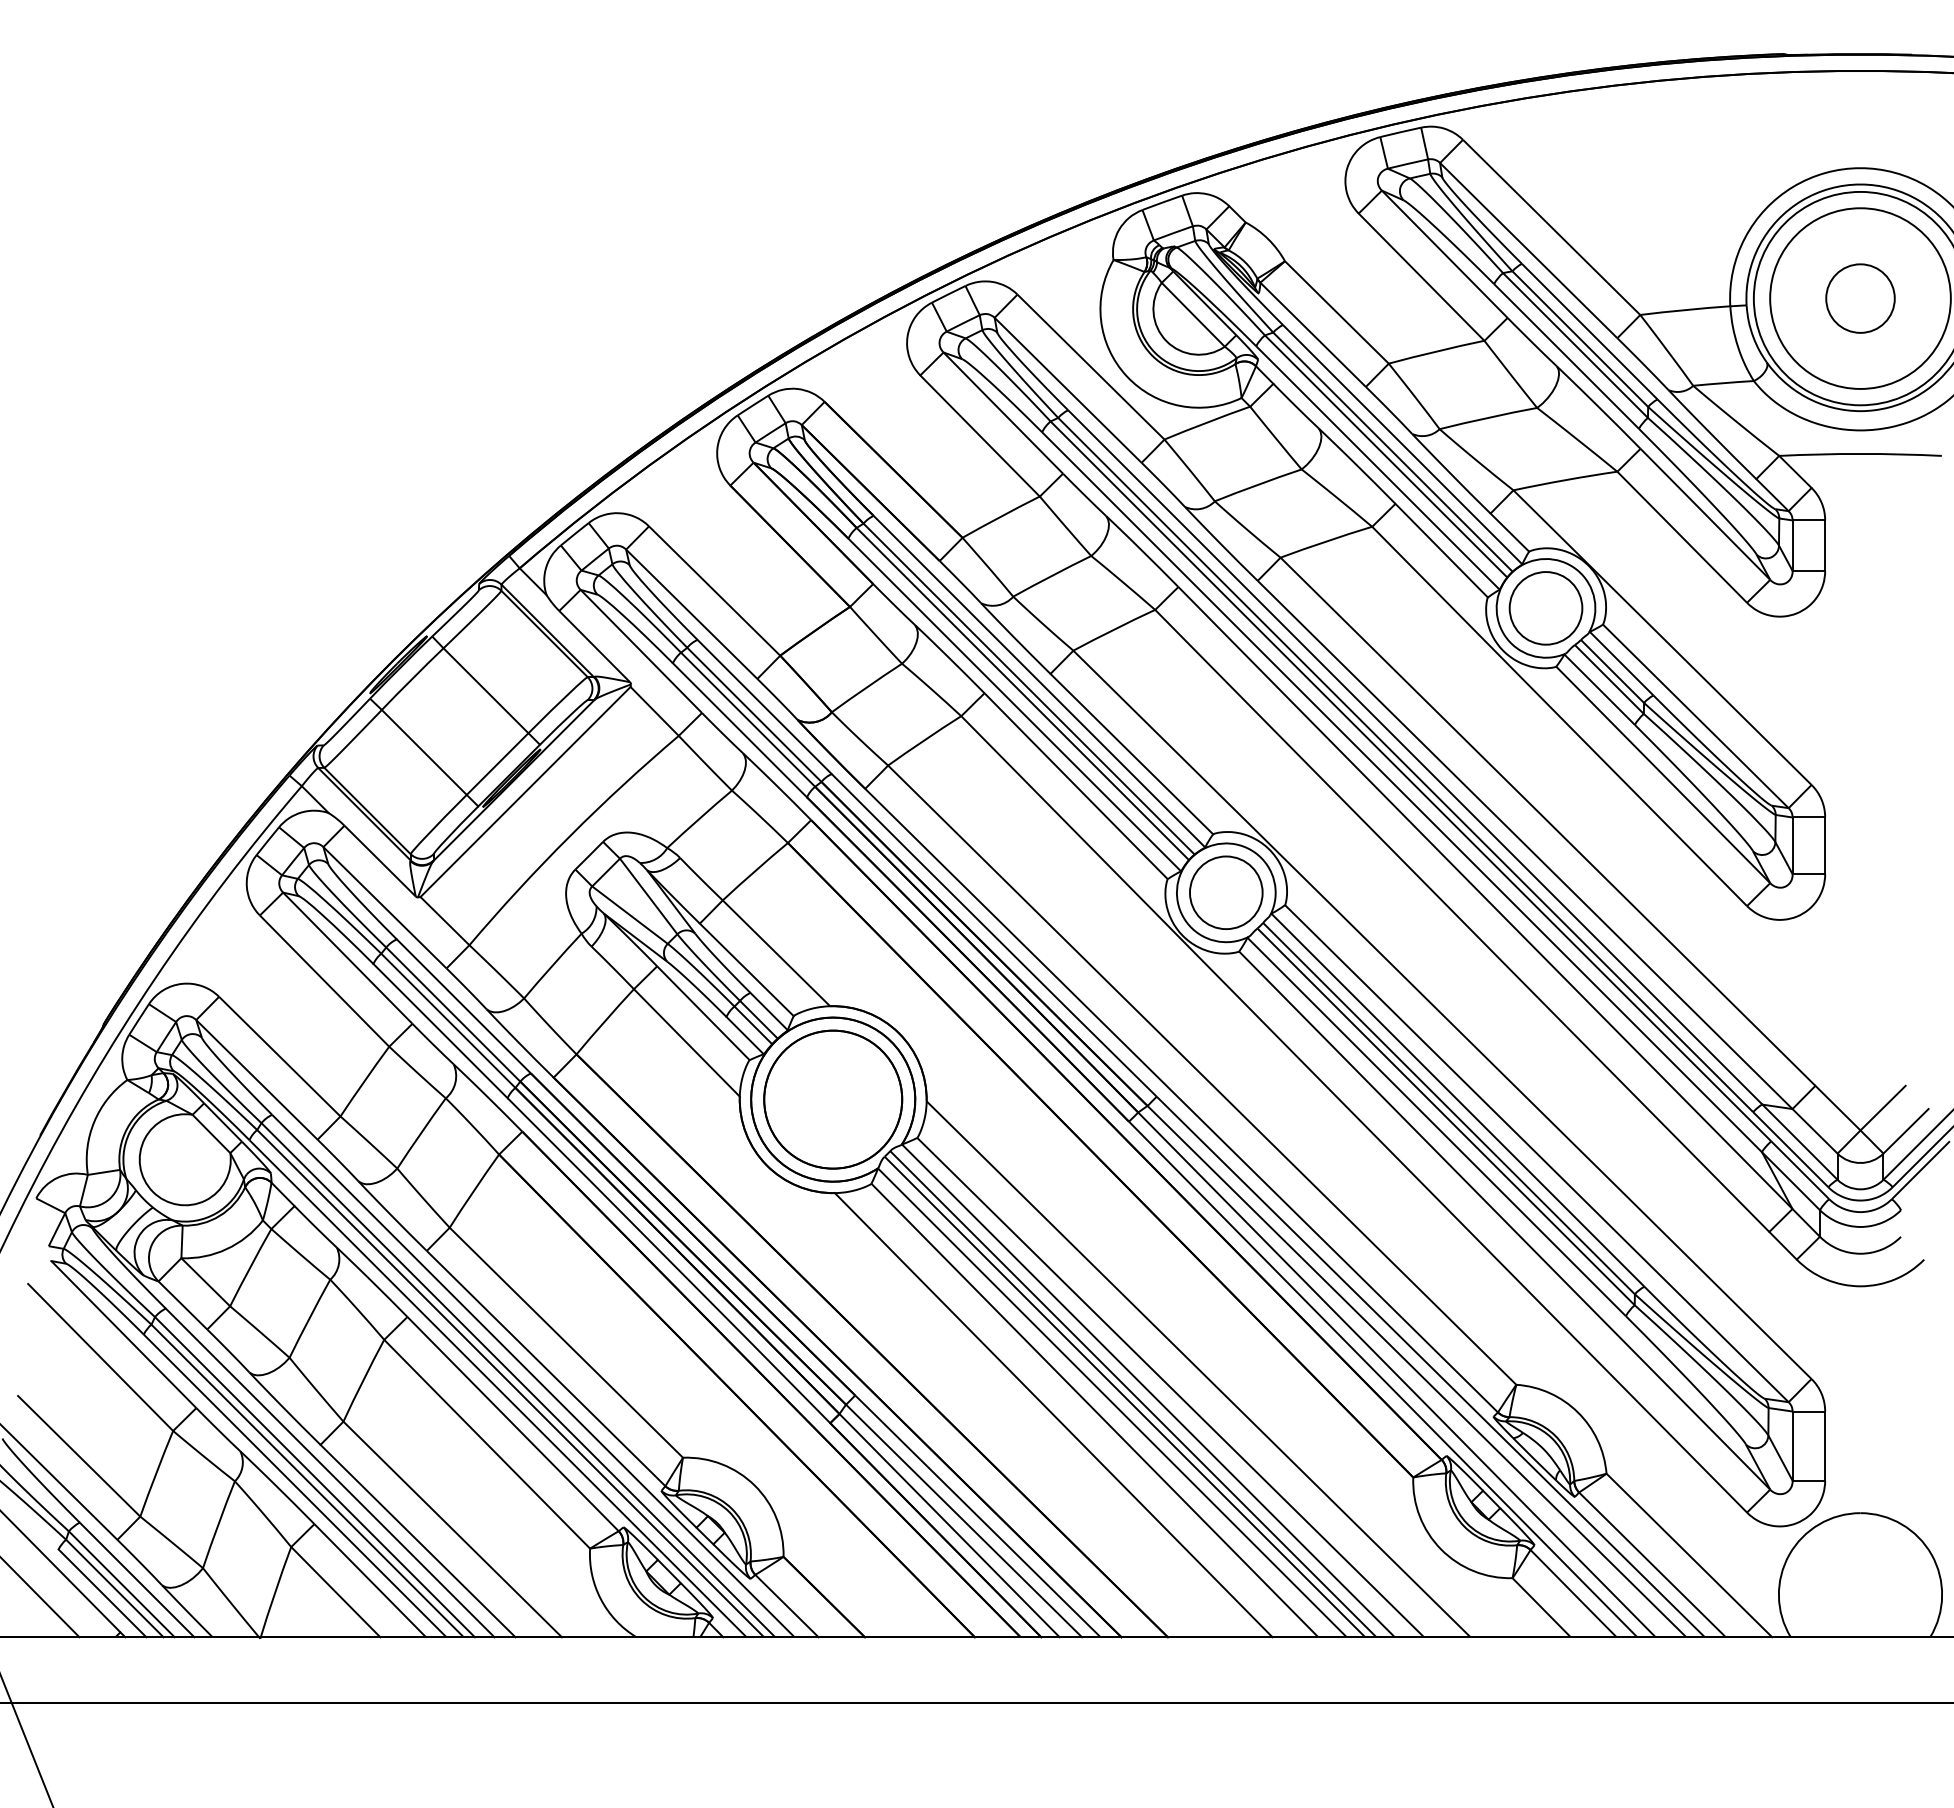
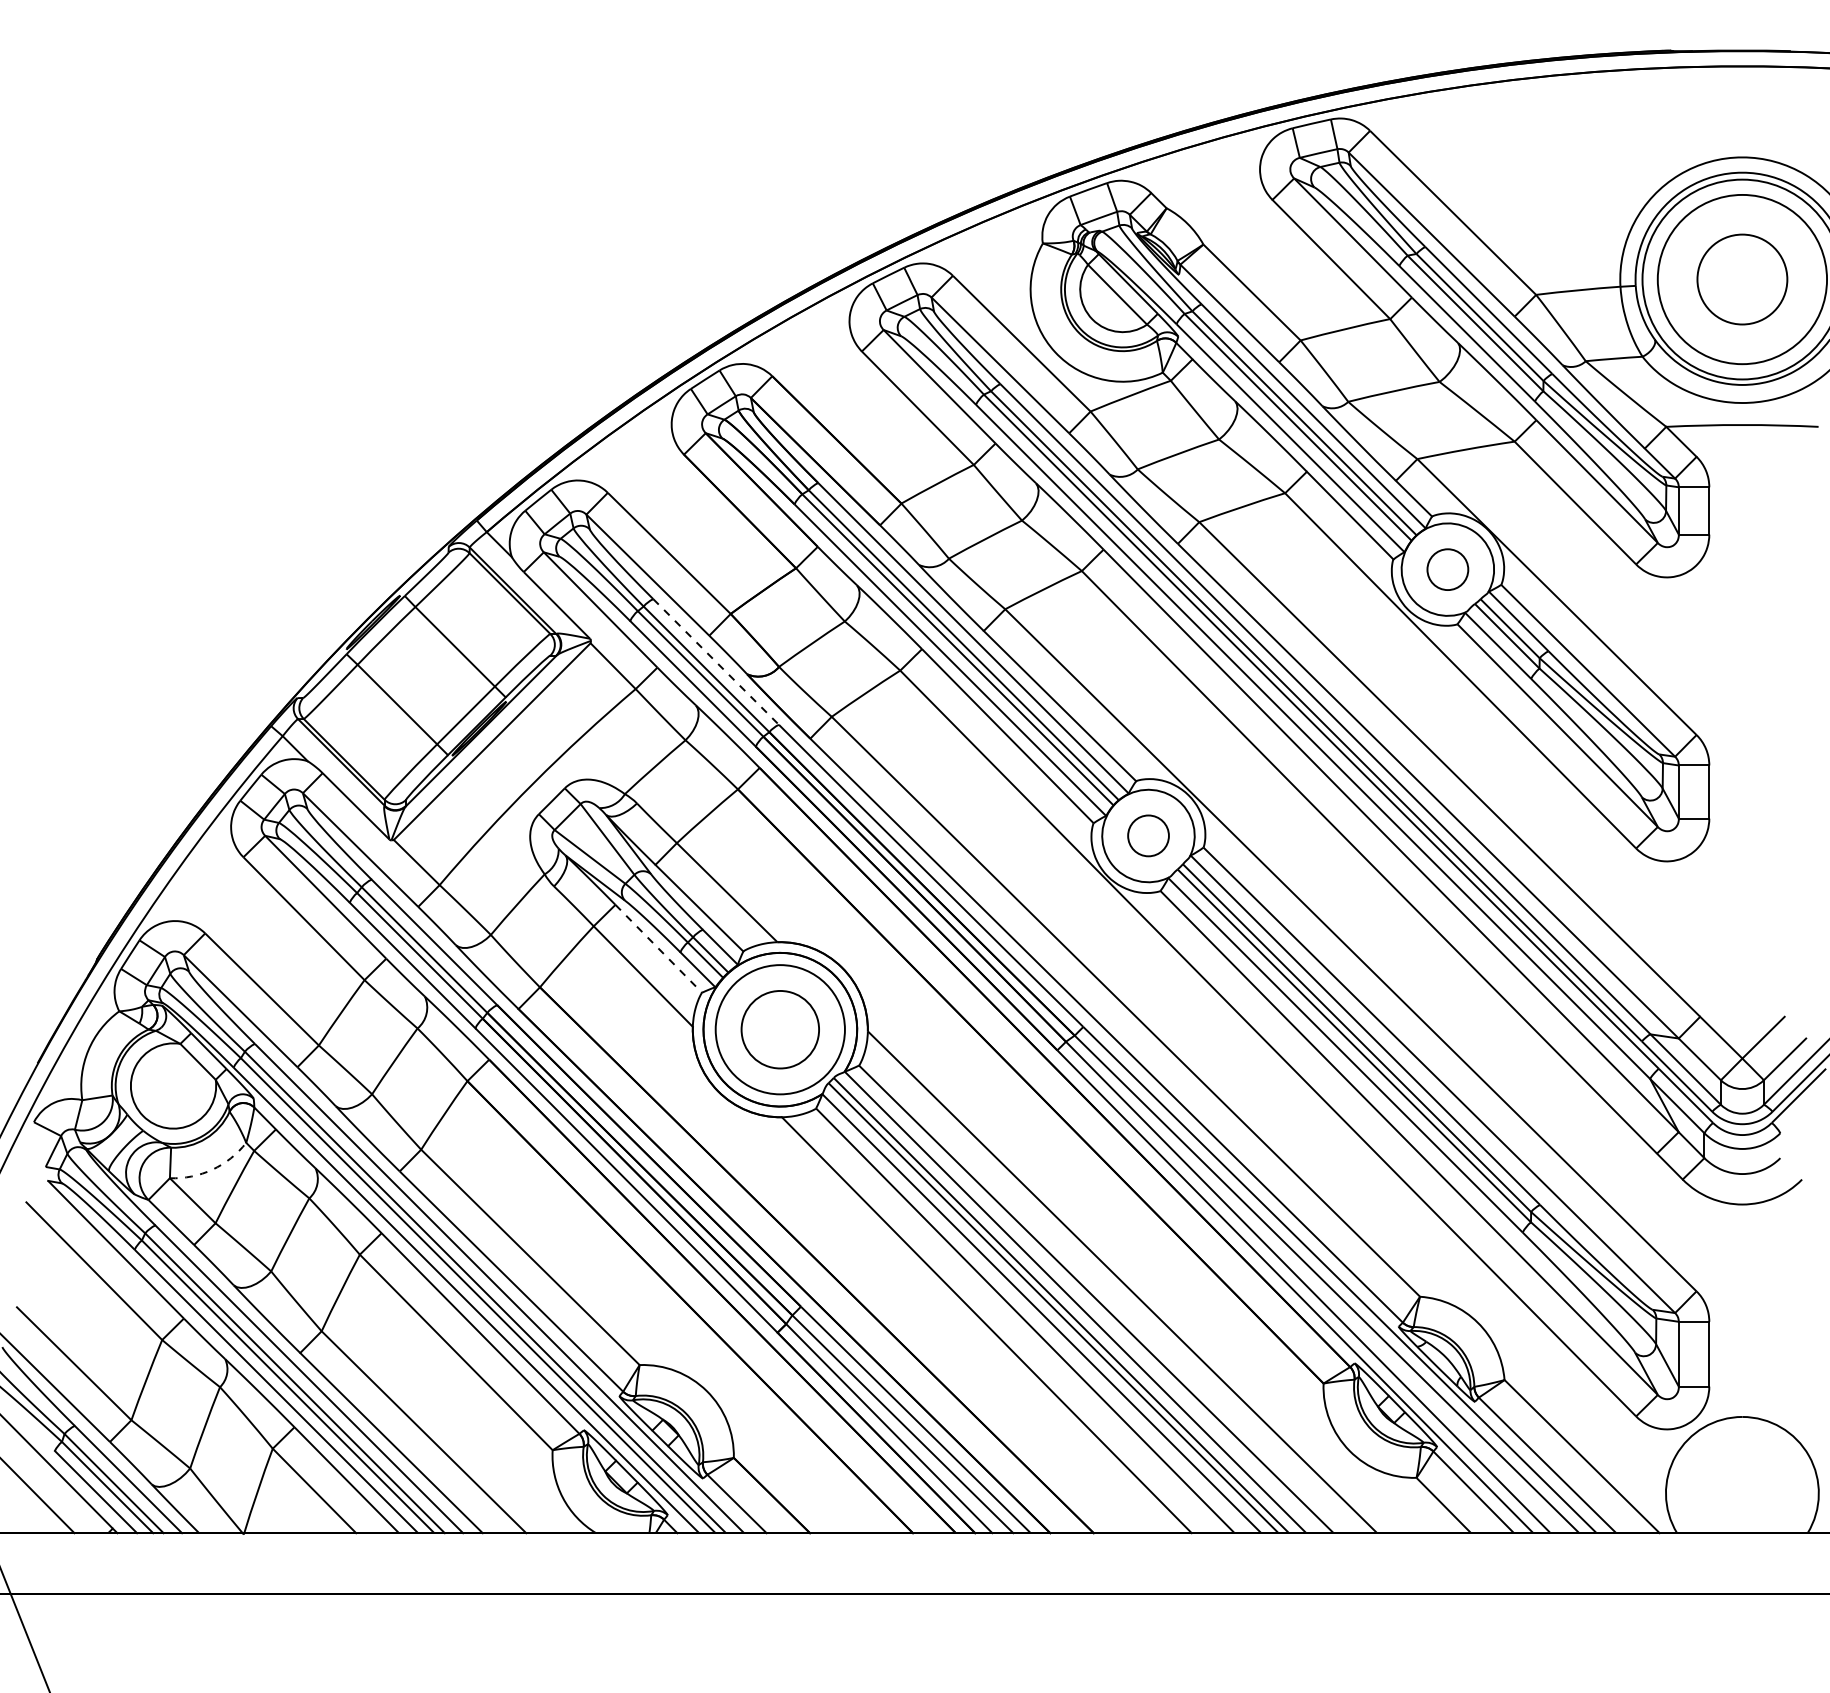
circle: (1860, 298) -> (1742, 279), size x1.4
circle: (1545, 608) -> (1447, 569), size x0.6
line: (764, 706) -> (715, 661), solid -> dashed
circle: (1226, 892) -> (1148, 835), size x0.6
line: (703, 1012) -> (658, 948), solid -> dashed
circle: (833, 1099) -> (780, 1029), size x0.6
arc: (226, 1249) -> (212, 1170), solid -> dashed

